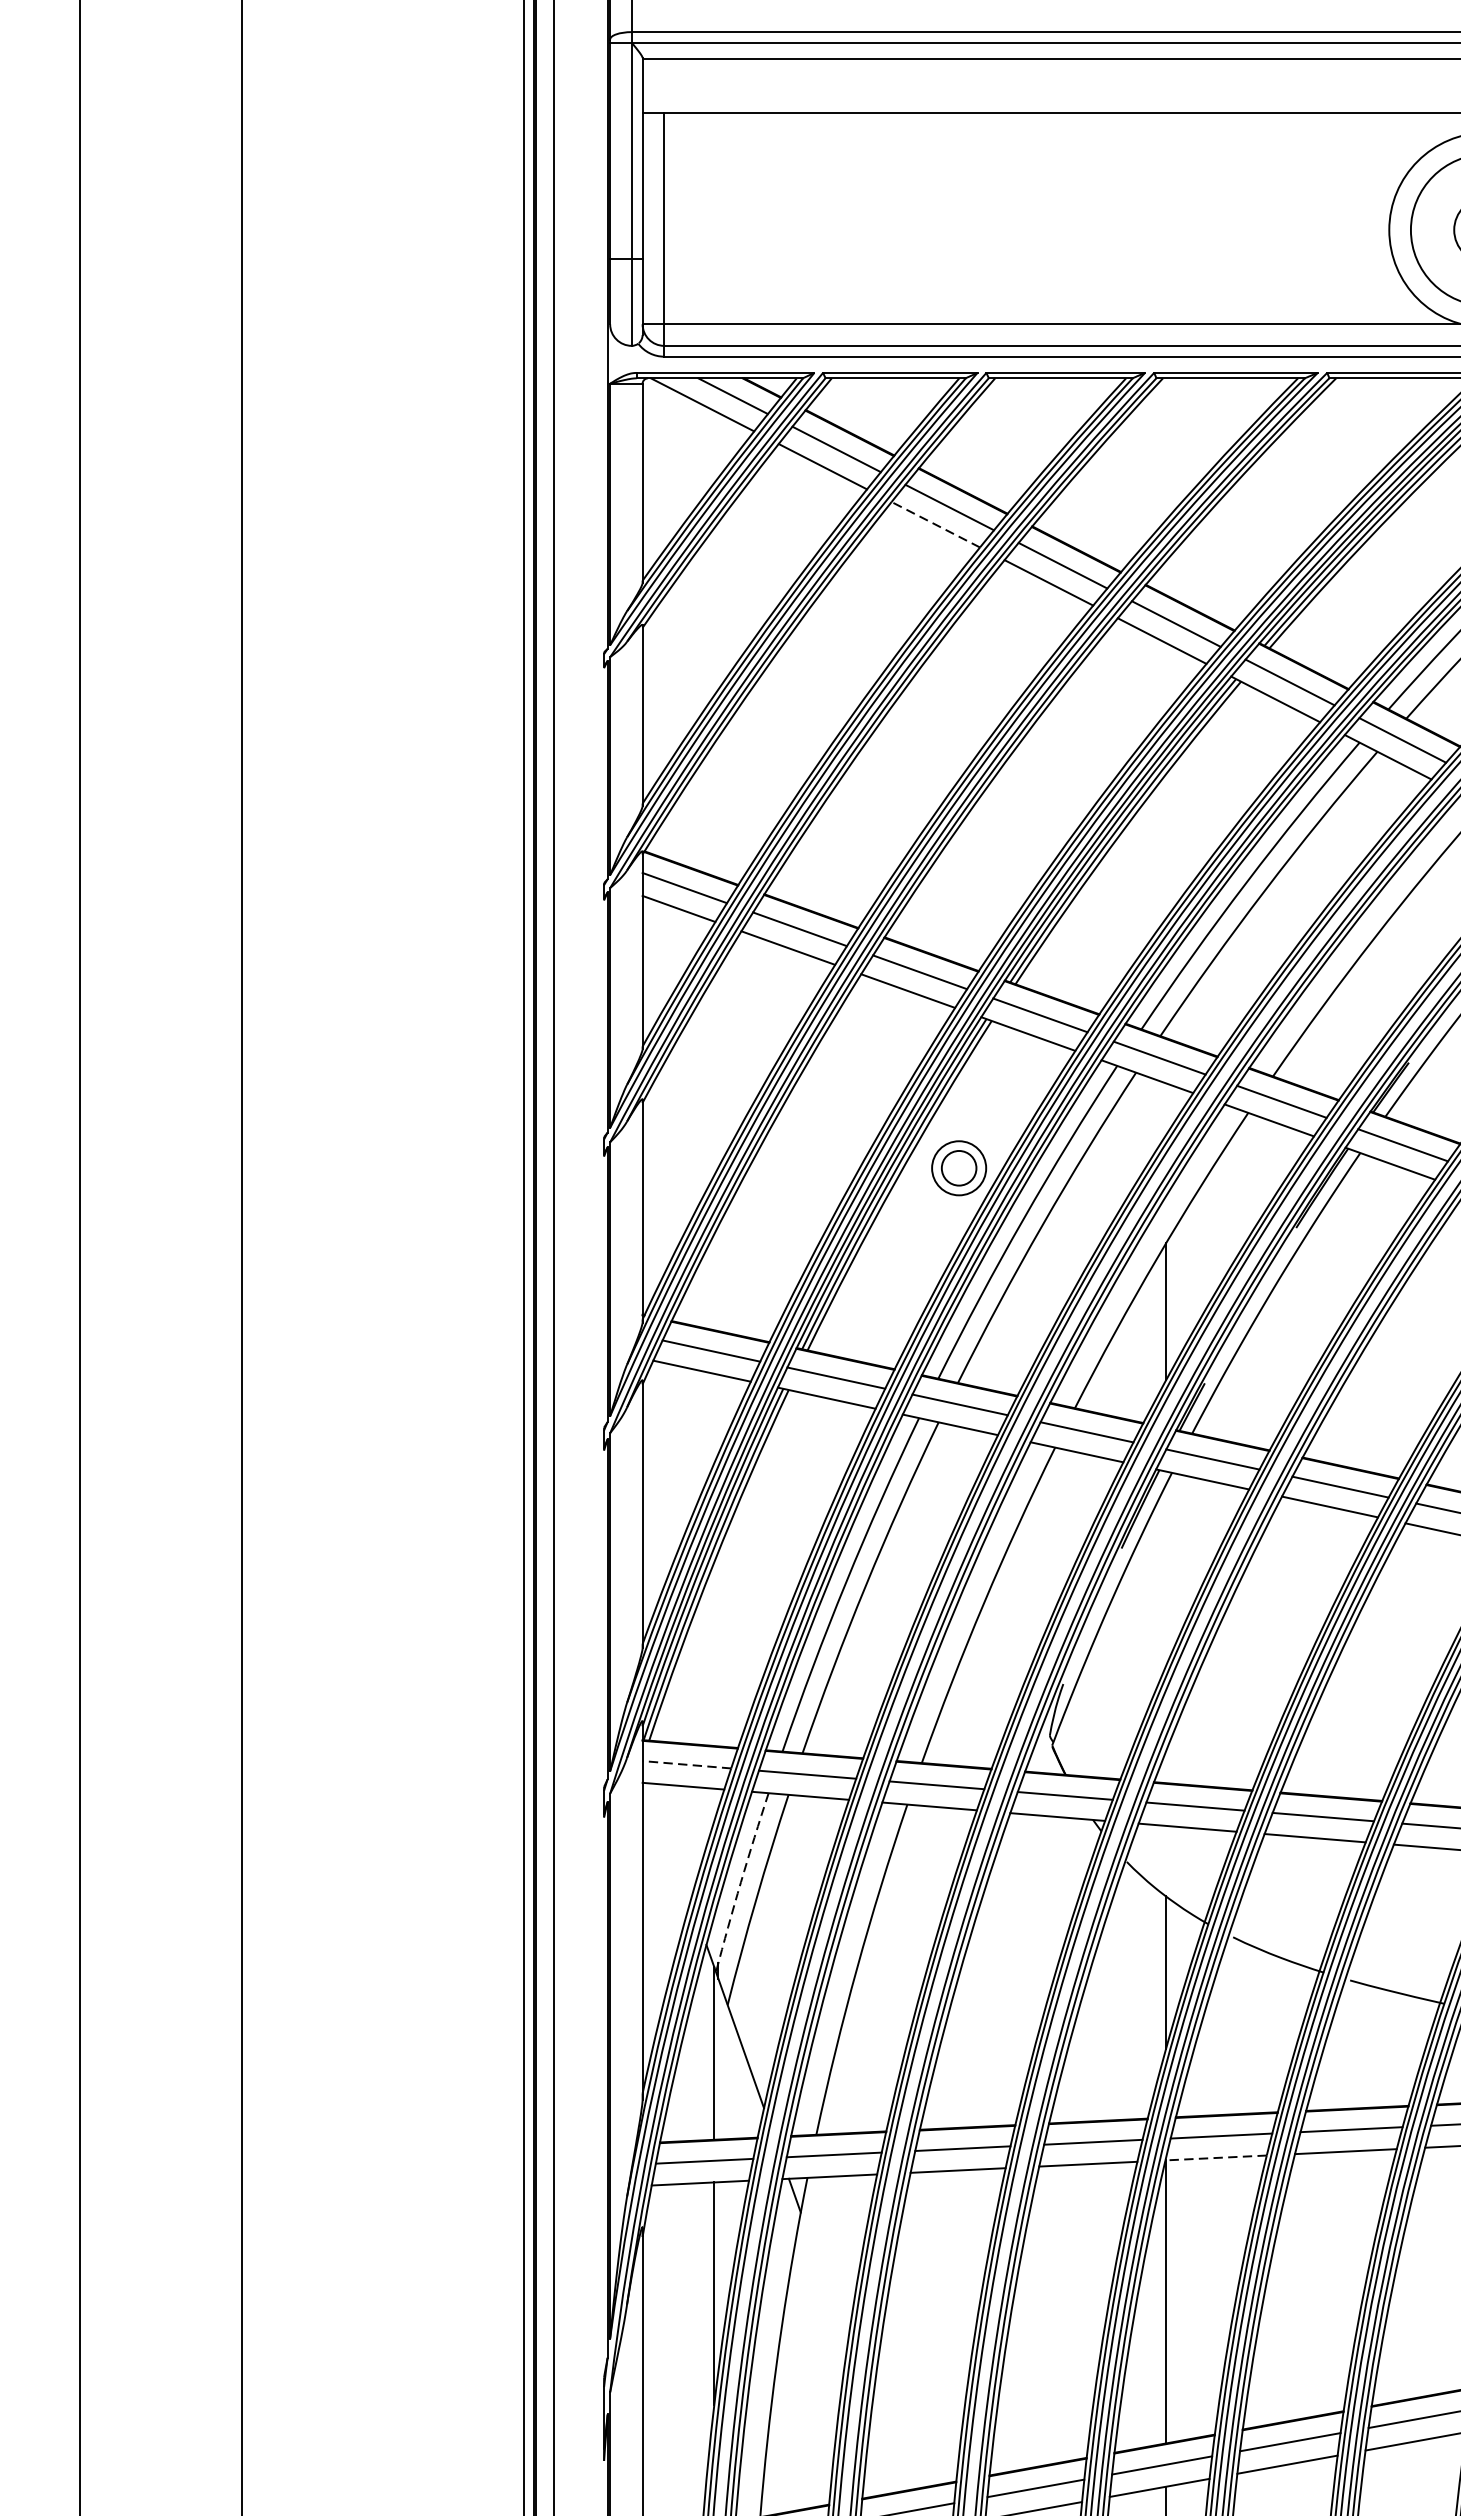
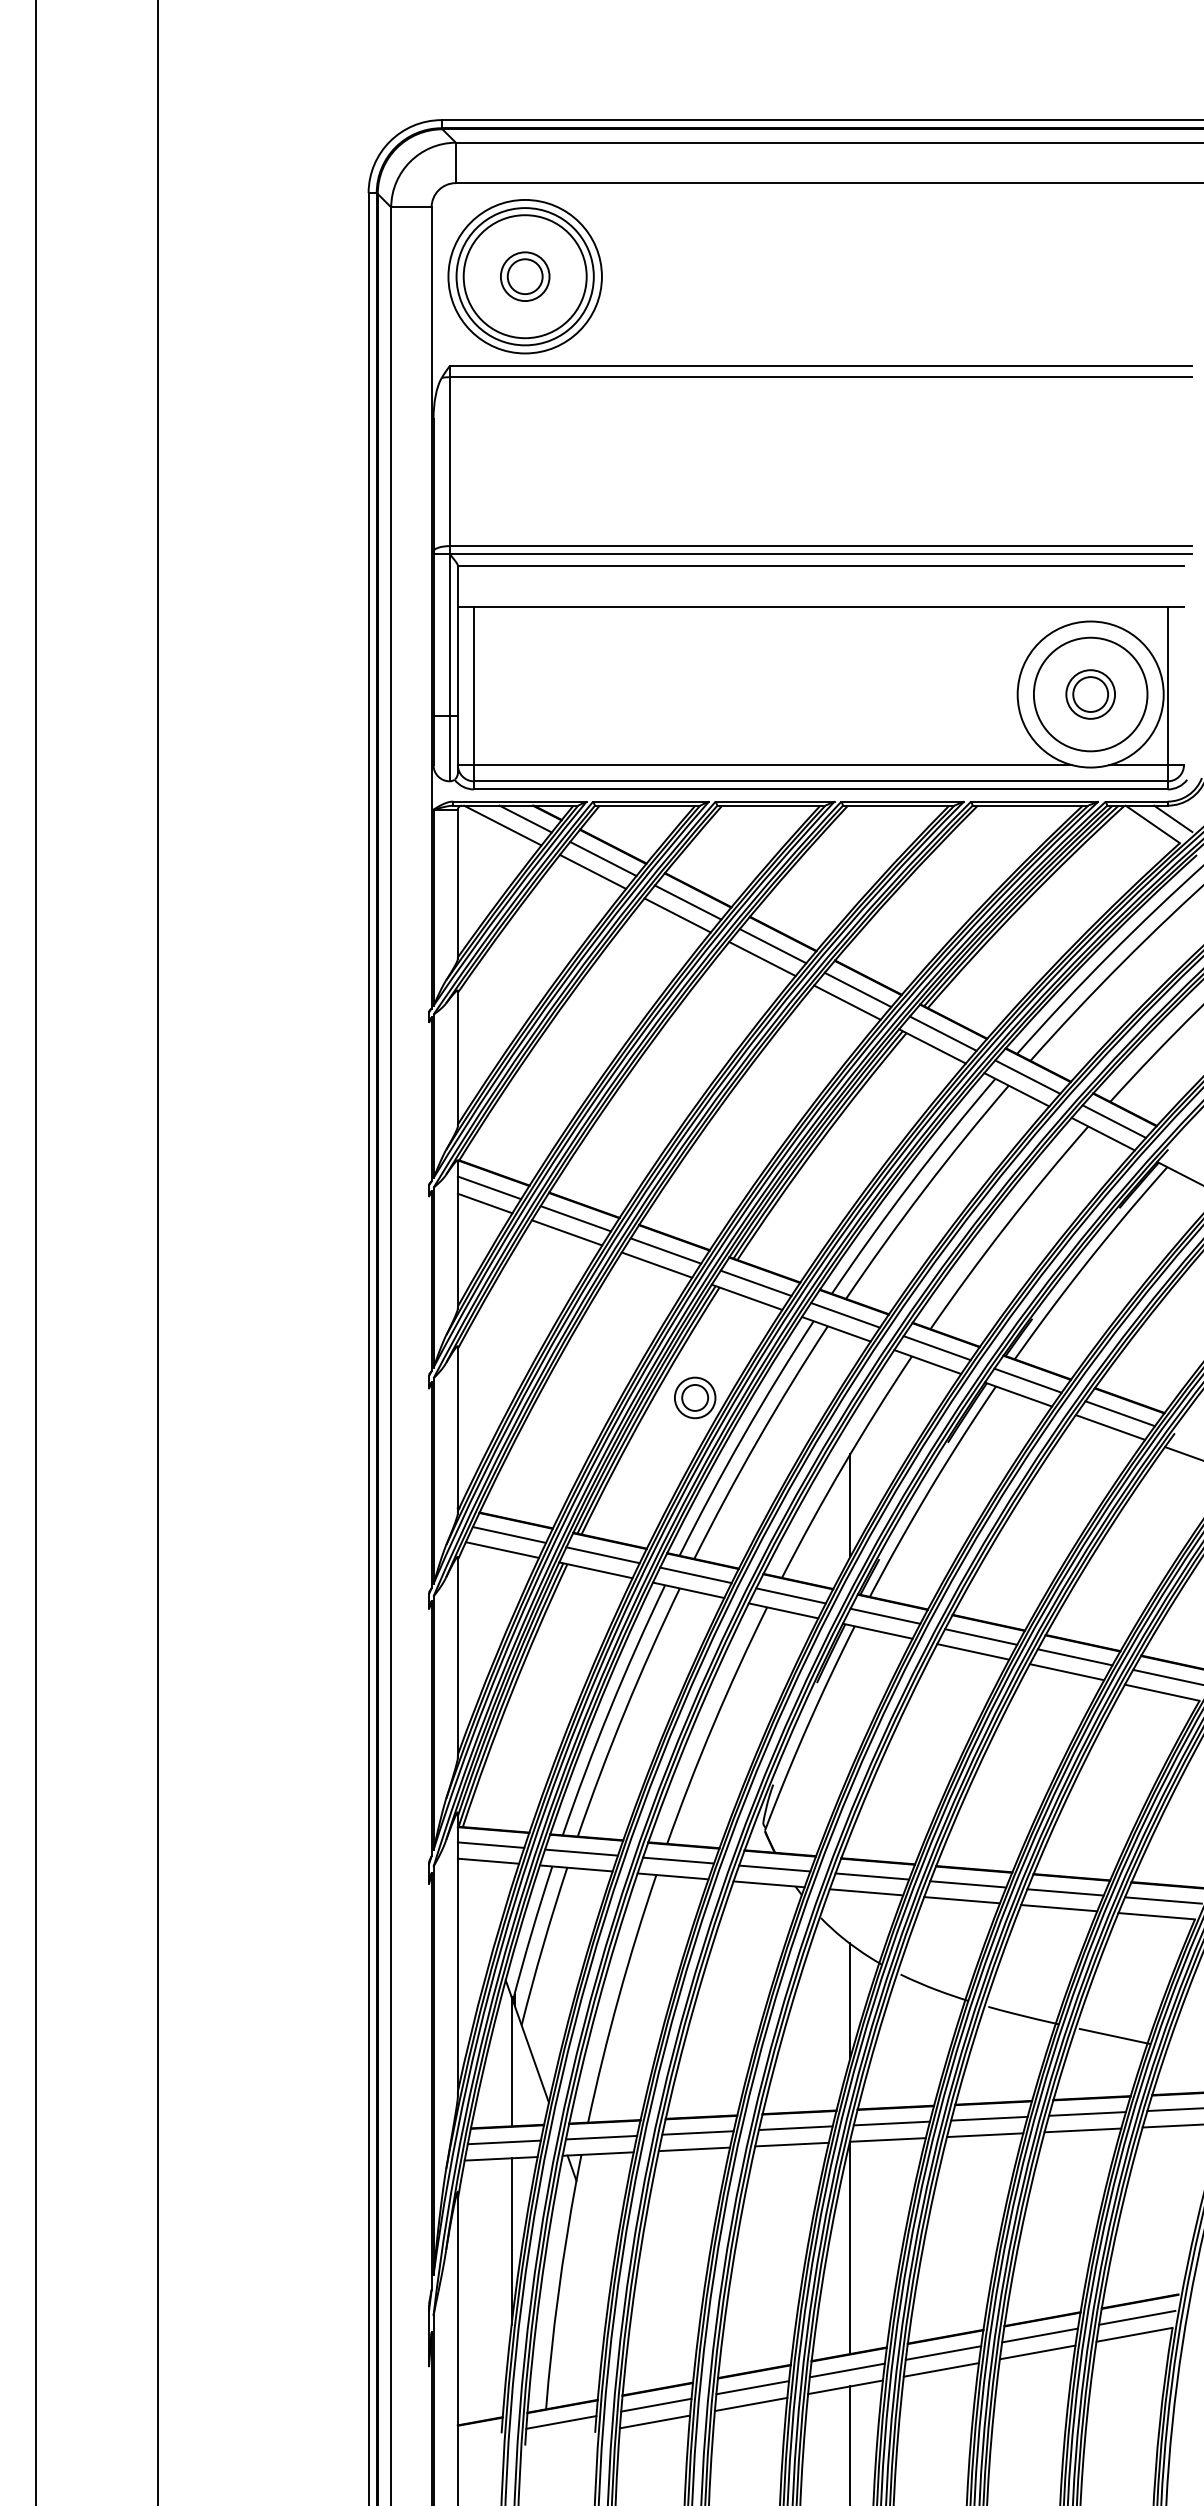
line: (935, 524) -> (677, 915), dashed -> solid
line: (686, 1765) -> (490, 1845), dashed -> solid
arc: (740, 1882) -> (531, 1933), dashed -> solid
line: (1215, 2157) -> (887, 2139), dashed -> solid

